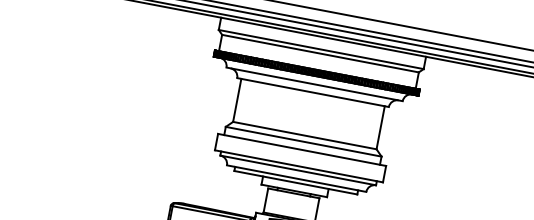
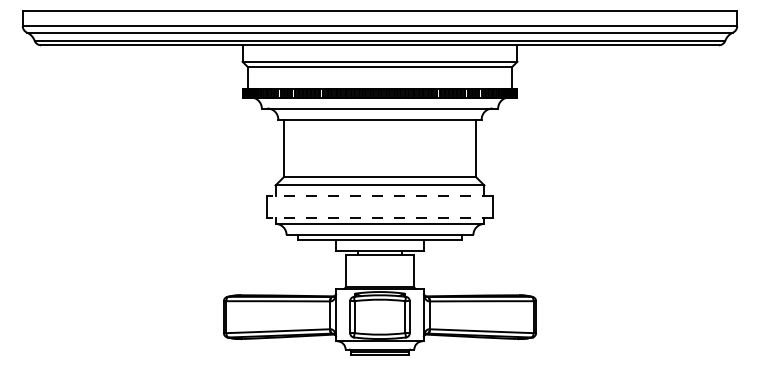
line: (301, 149) -> (379, 196), solid -> dashed
line: (298, 166) -> (379, 218), solid -> dashed

